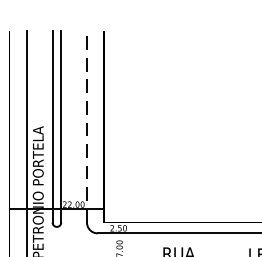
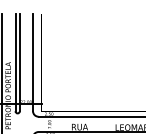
line: (87, 126) -> (33, 62), dashed -> solid

